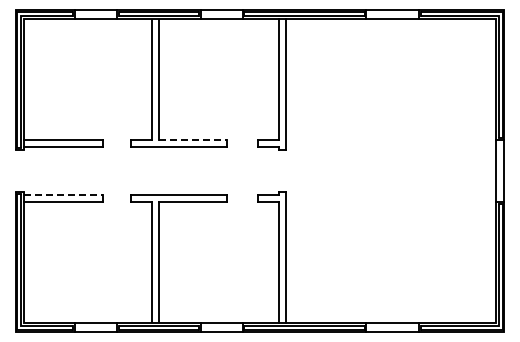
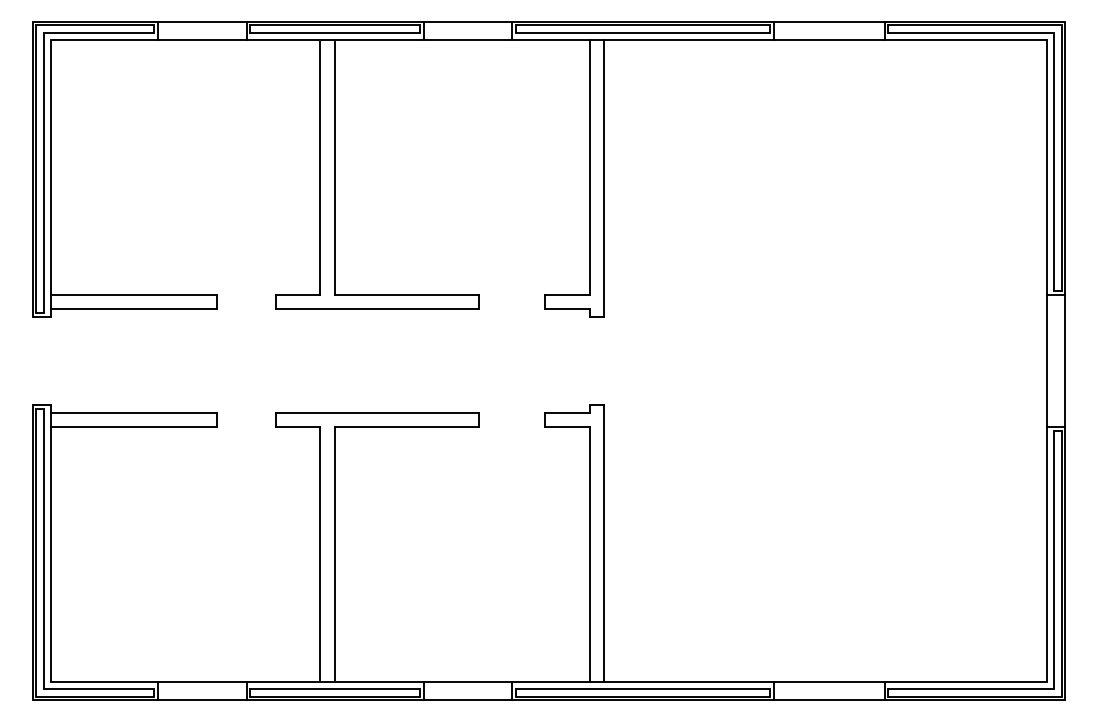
line: (193, 139) -> (408, 294), dashed -> solid
line: (64, 195) -> (136, 412), dashed -> solid

